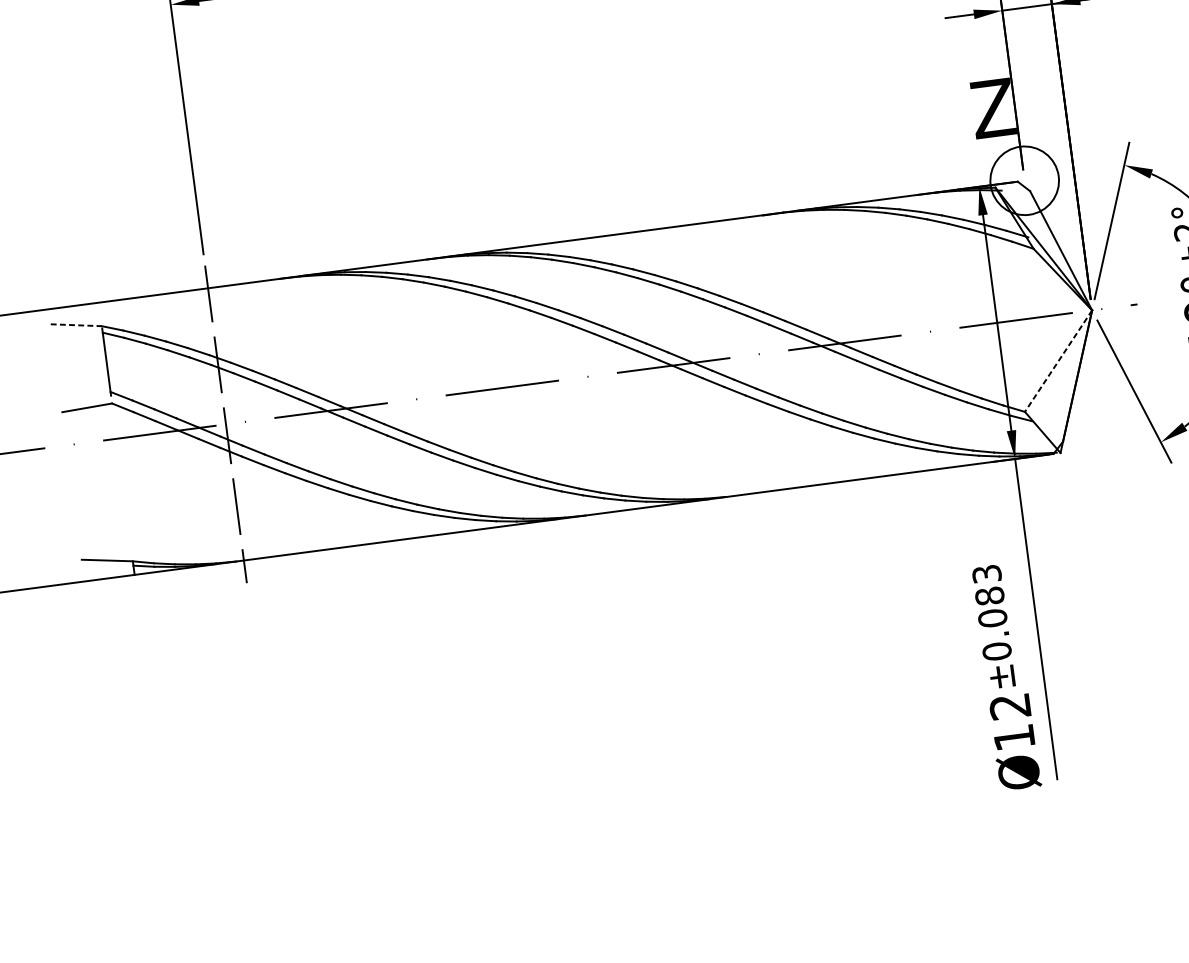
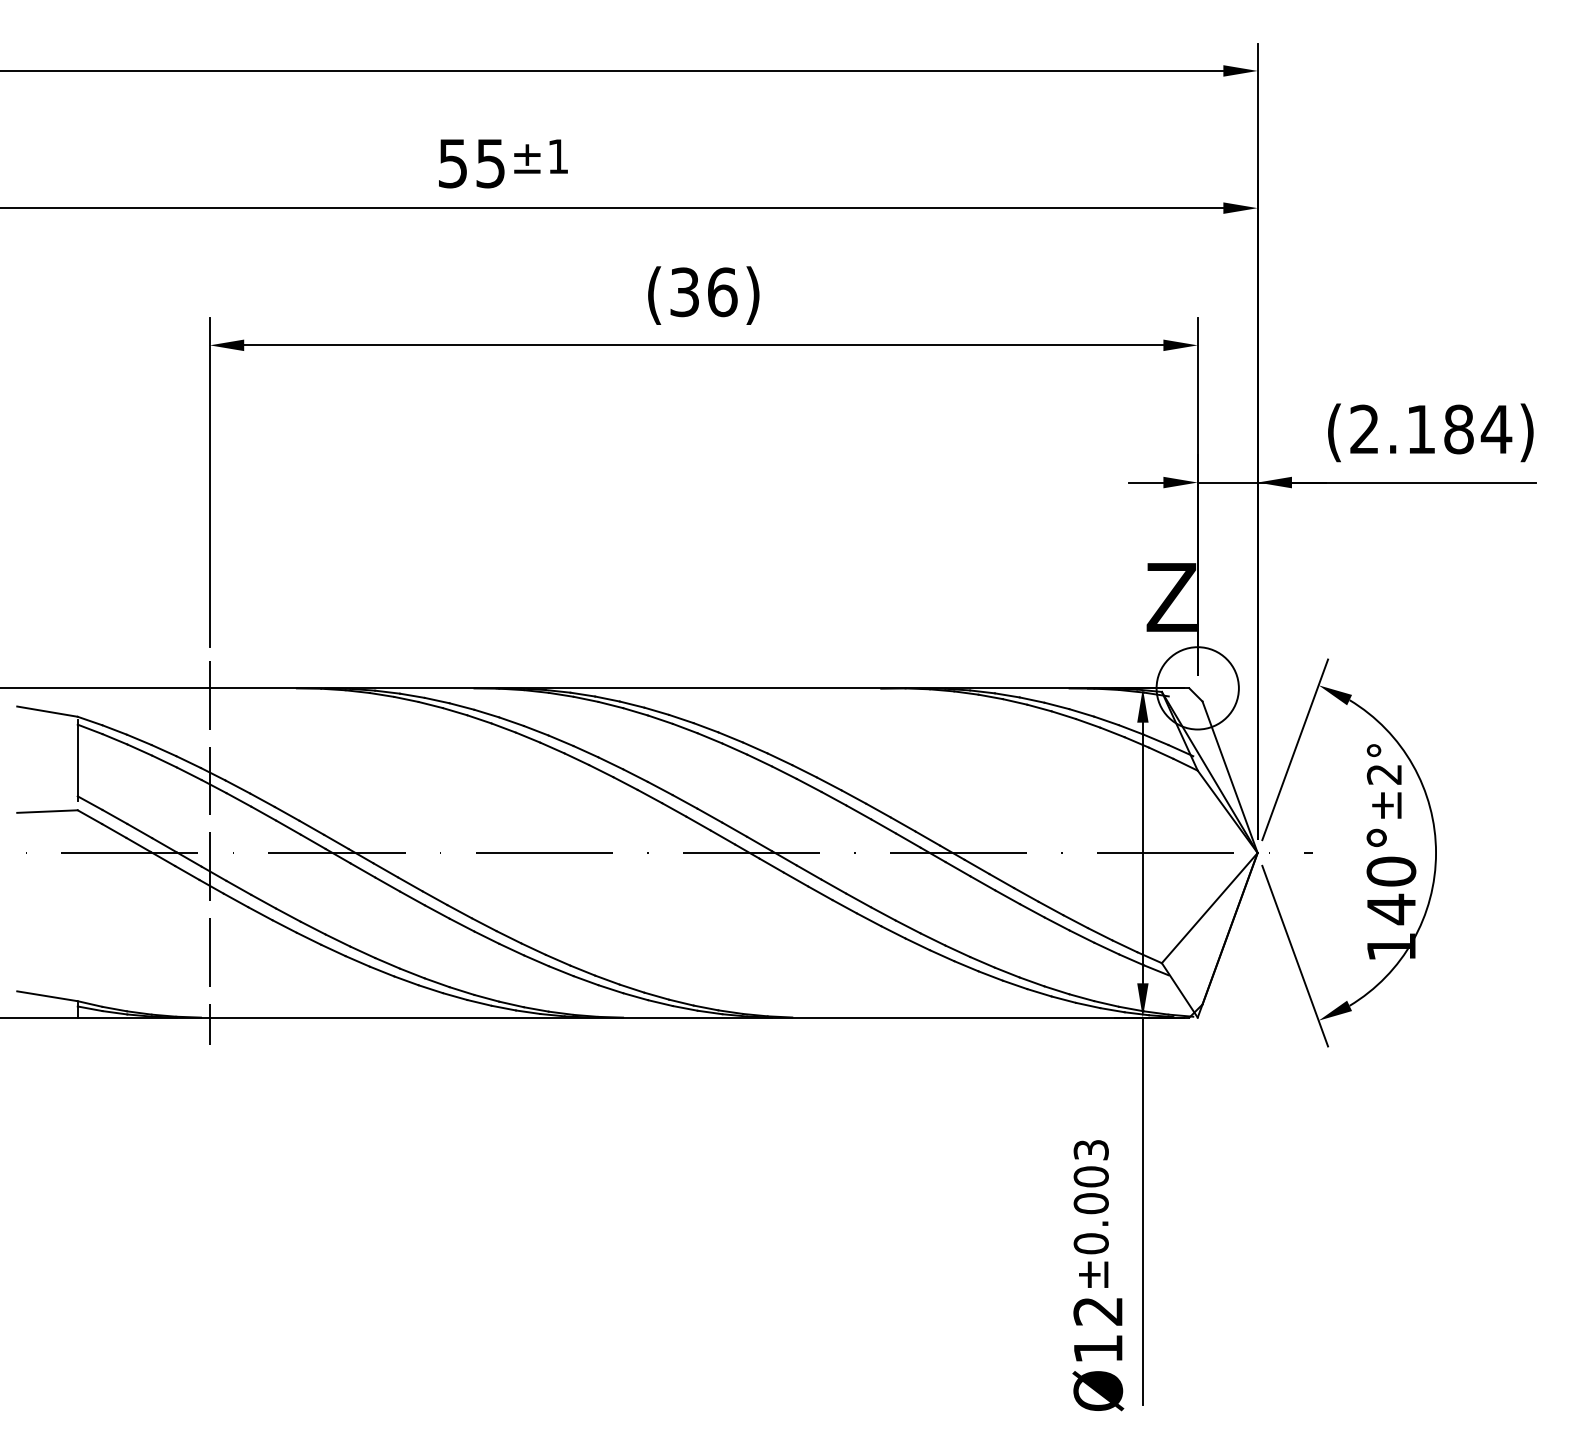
line: (76, 325) -> (47, 711), dashed -> solid
line: (1058, 361) -> (1209, 908), dashed -> solid
text: (989, 596) -> (1090, 1176), ±0.083 -> ±0.003

